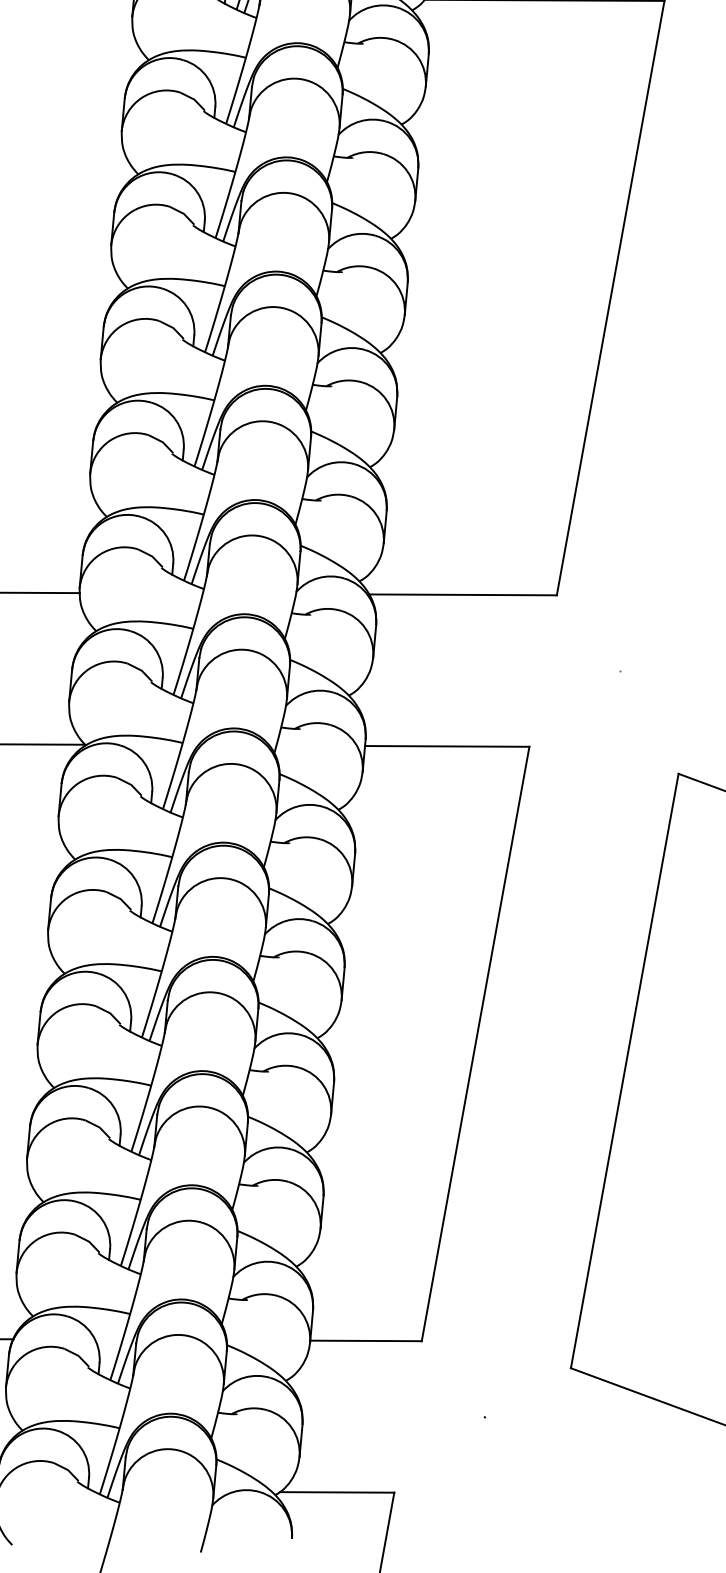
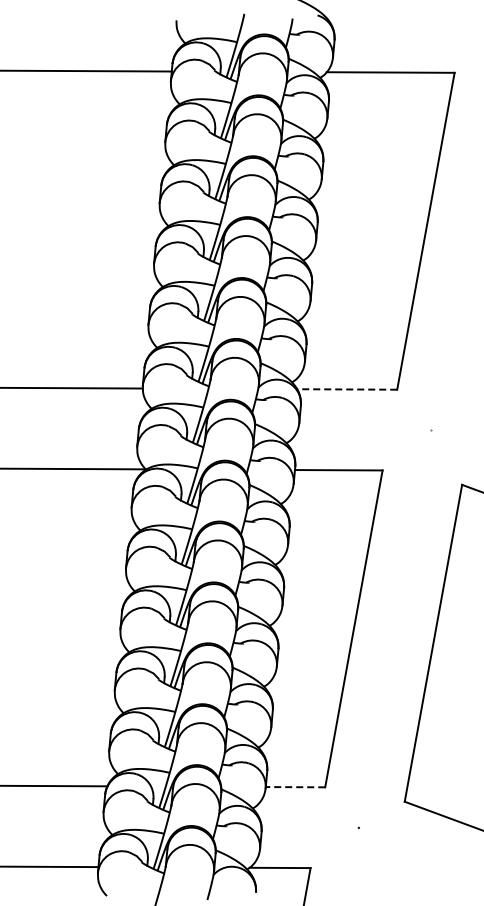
line: (461, 594) -> (346, 389), solid -> dashed
line: (366, 1341) -> (295, 787), solid -> dashed

